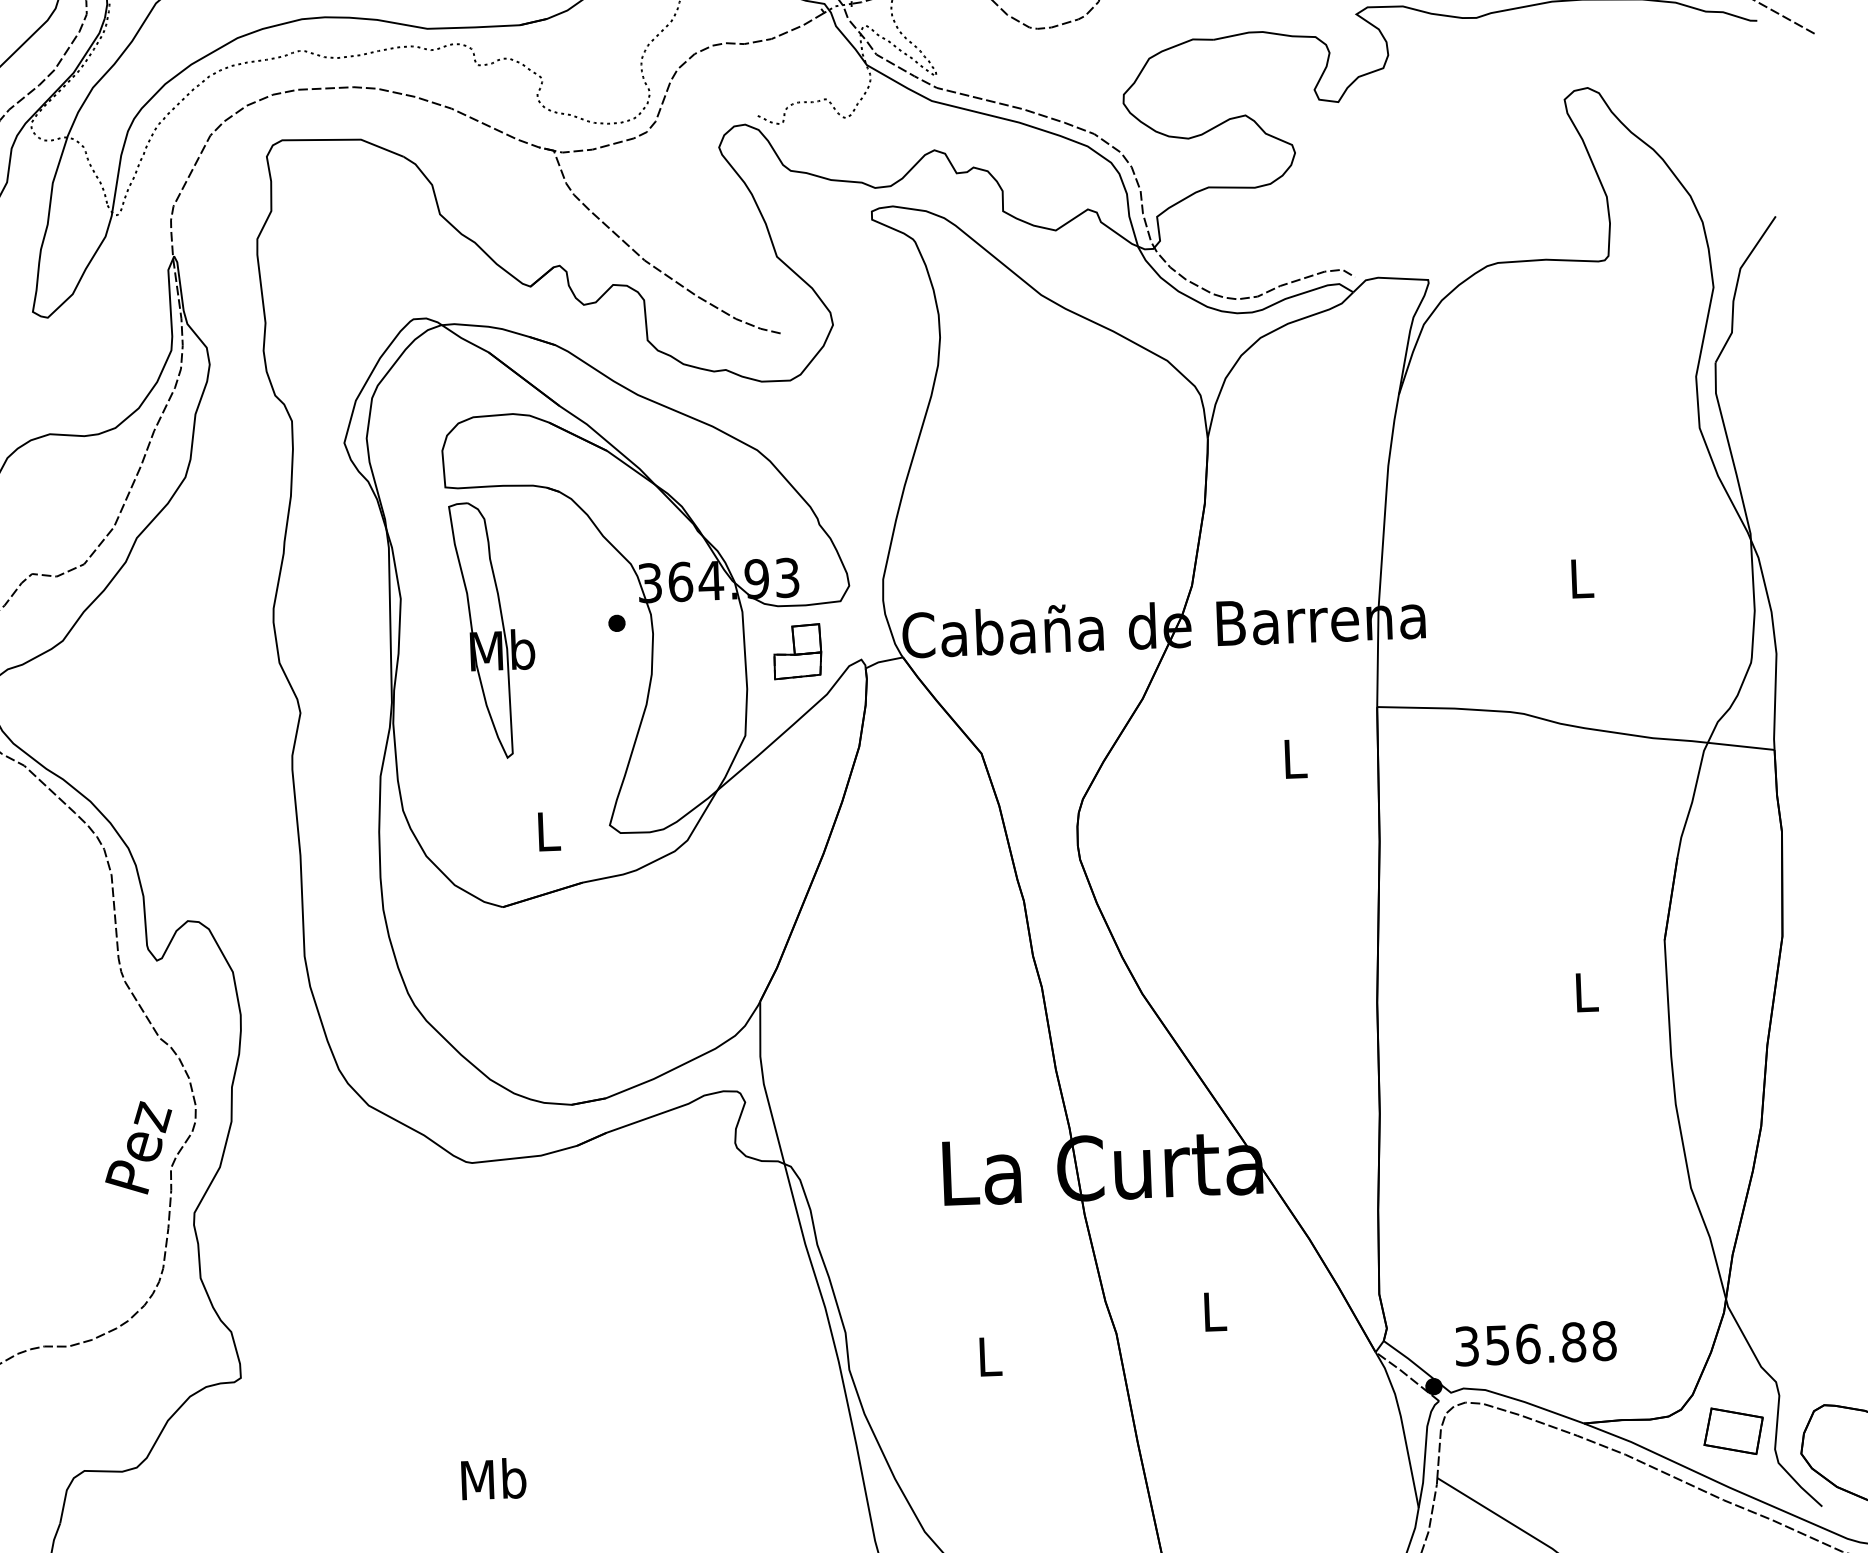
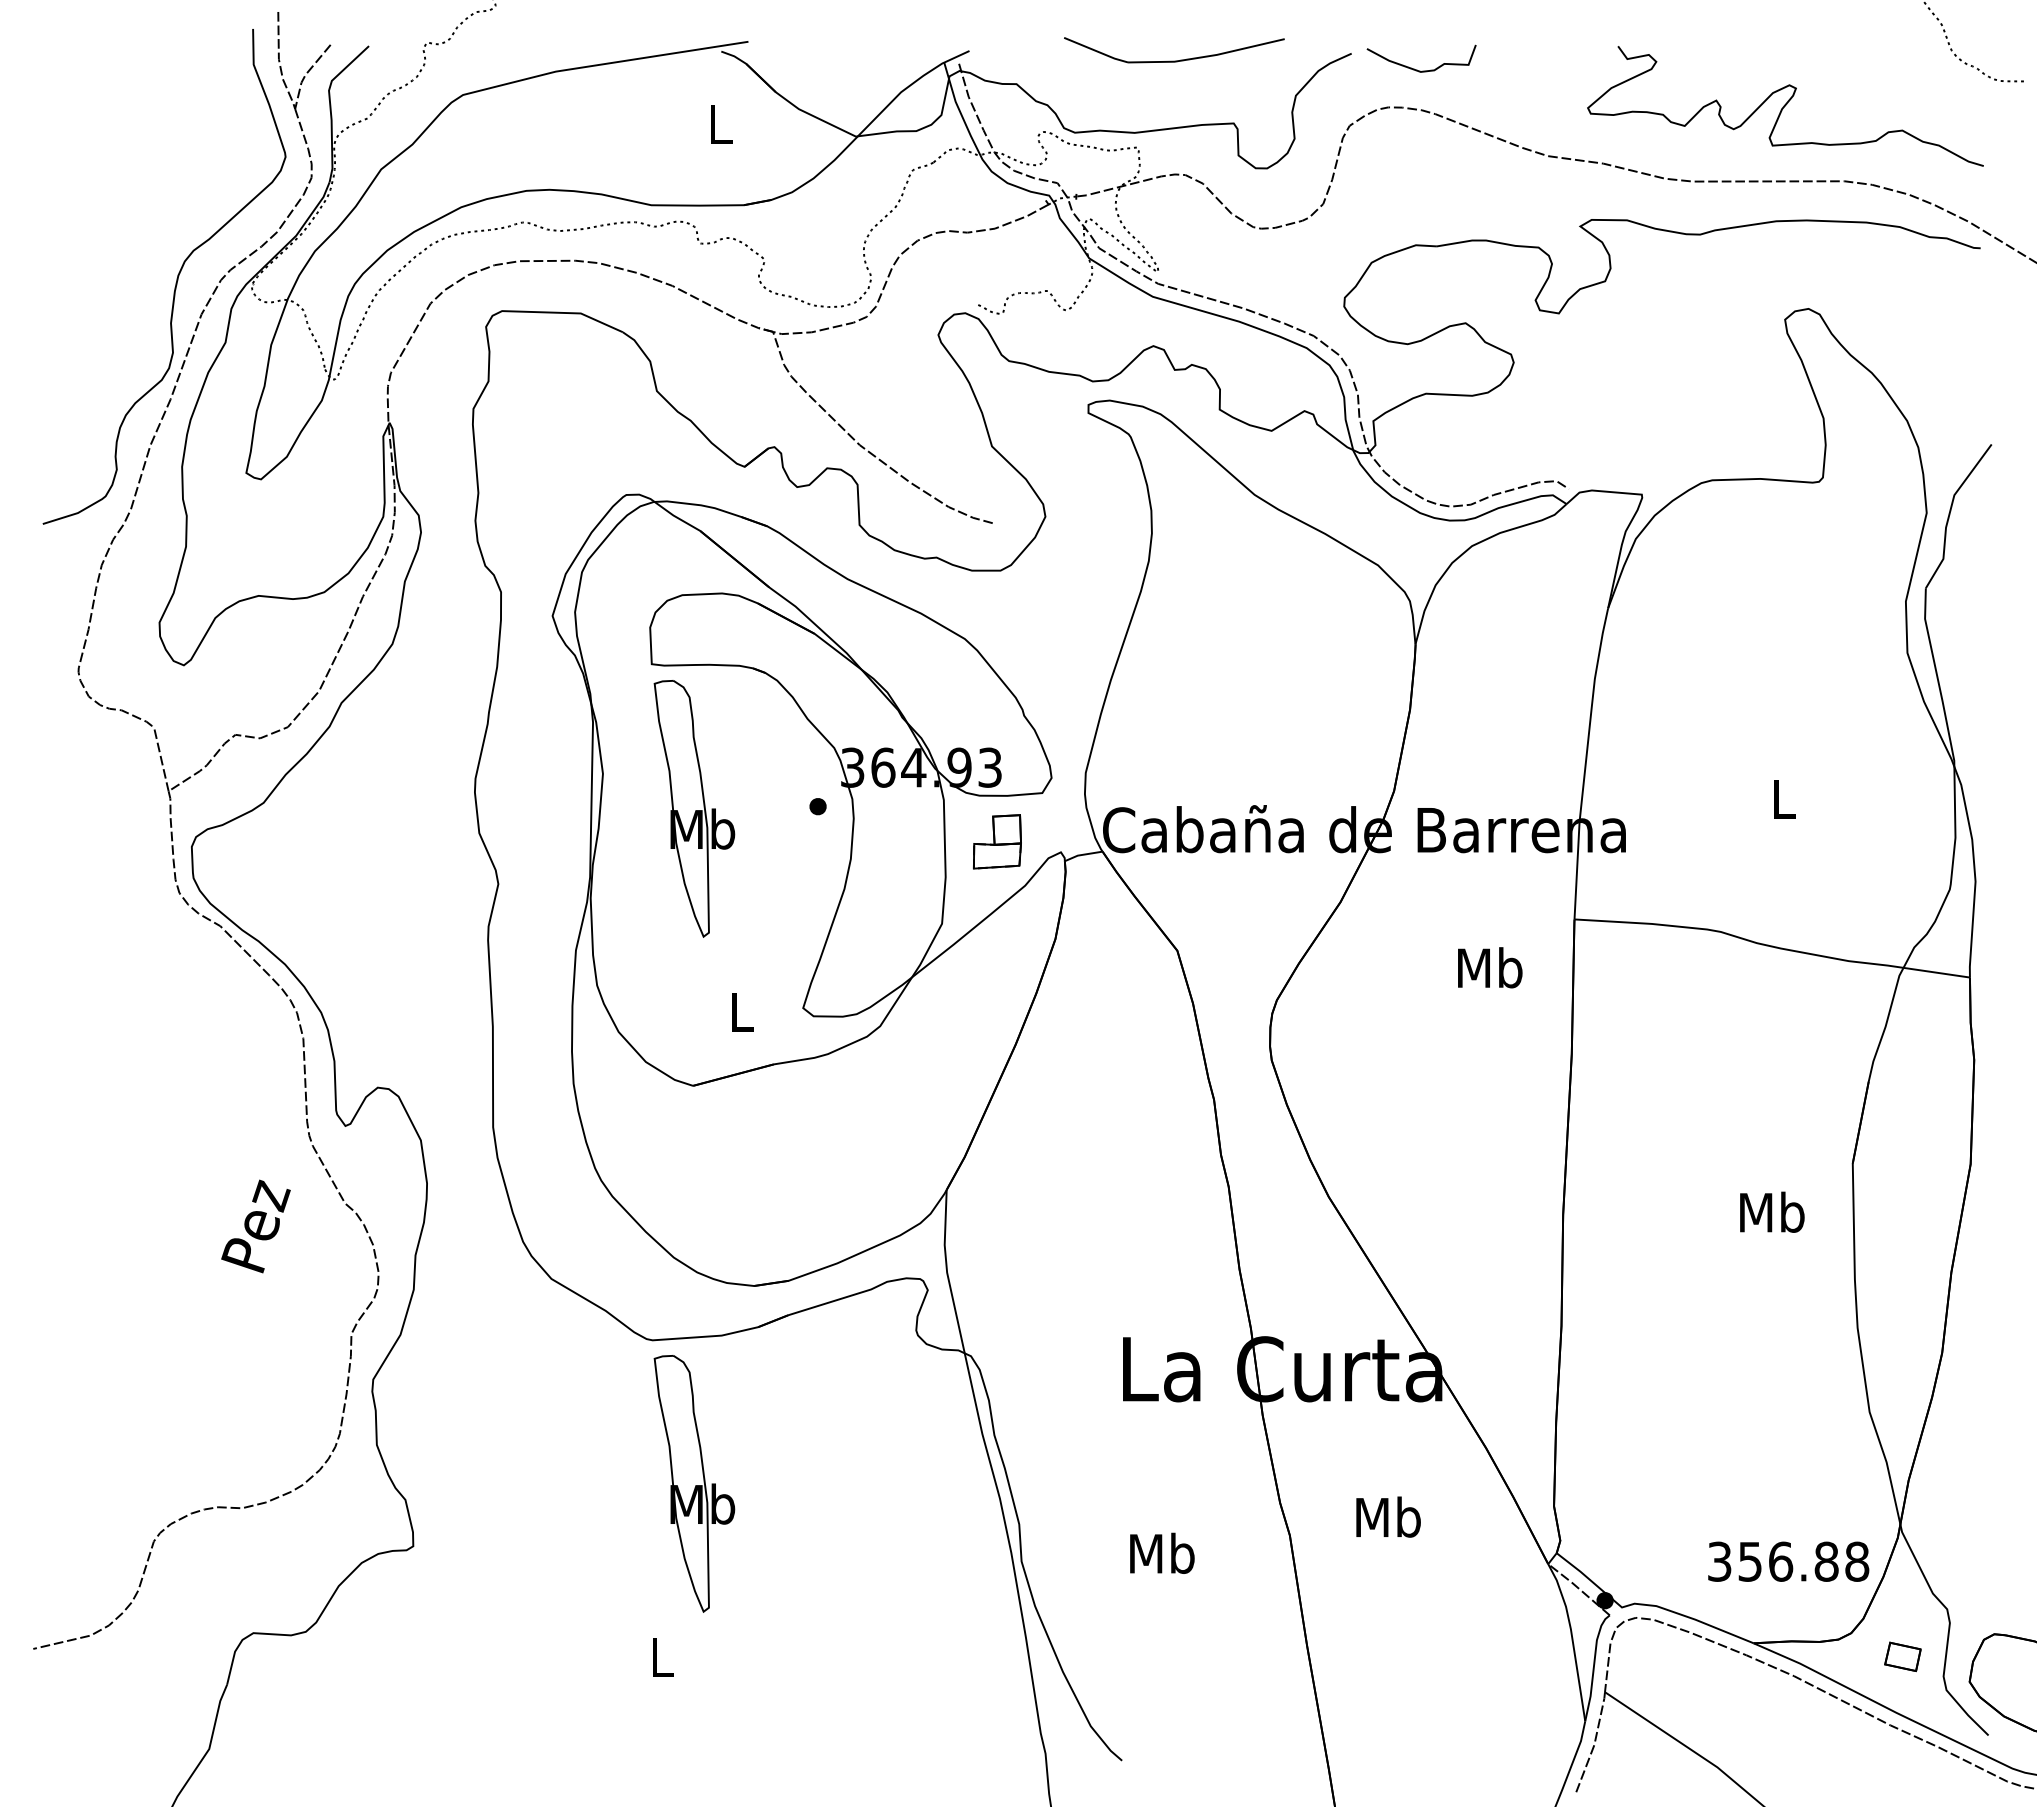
text: (1295, 758) -> (1490, 967), L -> Mb
text: (1586, 991) -> (1772, 1211), L -> Mb
text: (138, 1148) -> (255, 1226), moved
part: (519, 1304) -> (694, 1483), added
text: (1214, 1310) -> (1388, 1516), L -> Mb
text: (1535, 1343) -> (1788, 1561), moved
text: (989, 1355) -> (1162, 1552), L -> Mb
part: (1733, 1430) -> (1902, 1656), size x0.6
text: (494, 1478) -> (662, 1656), Mb -> L

